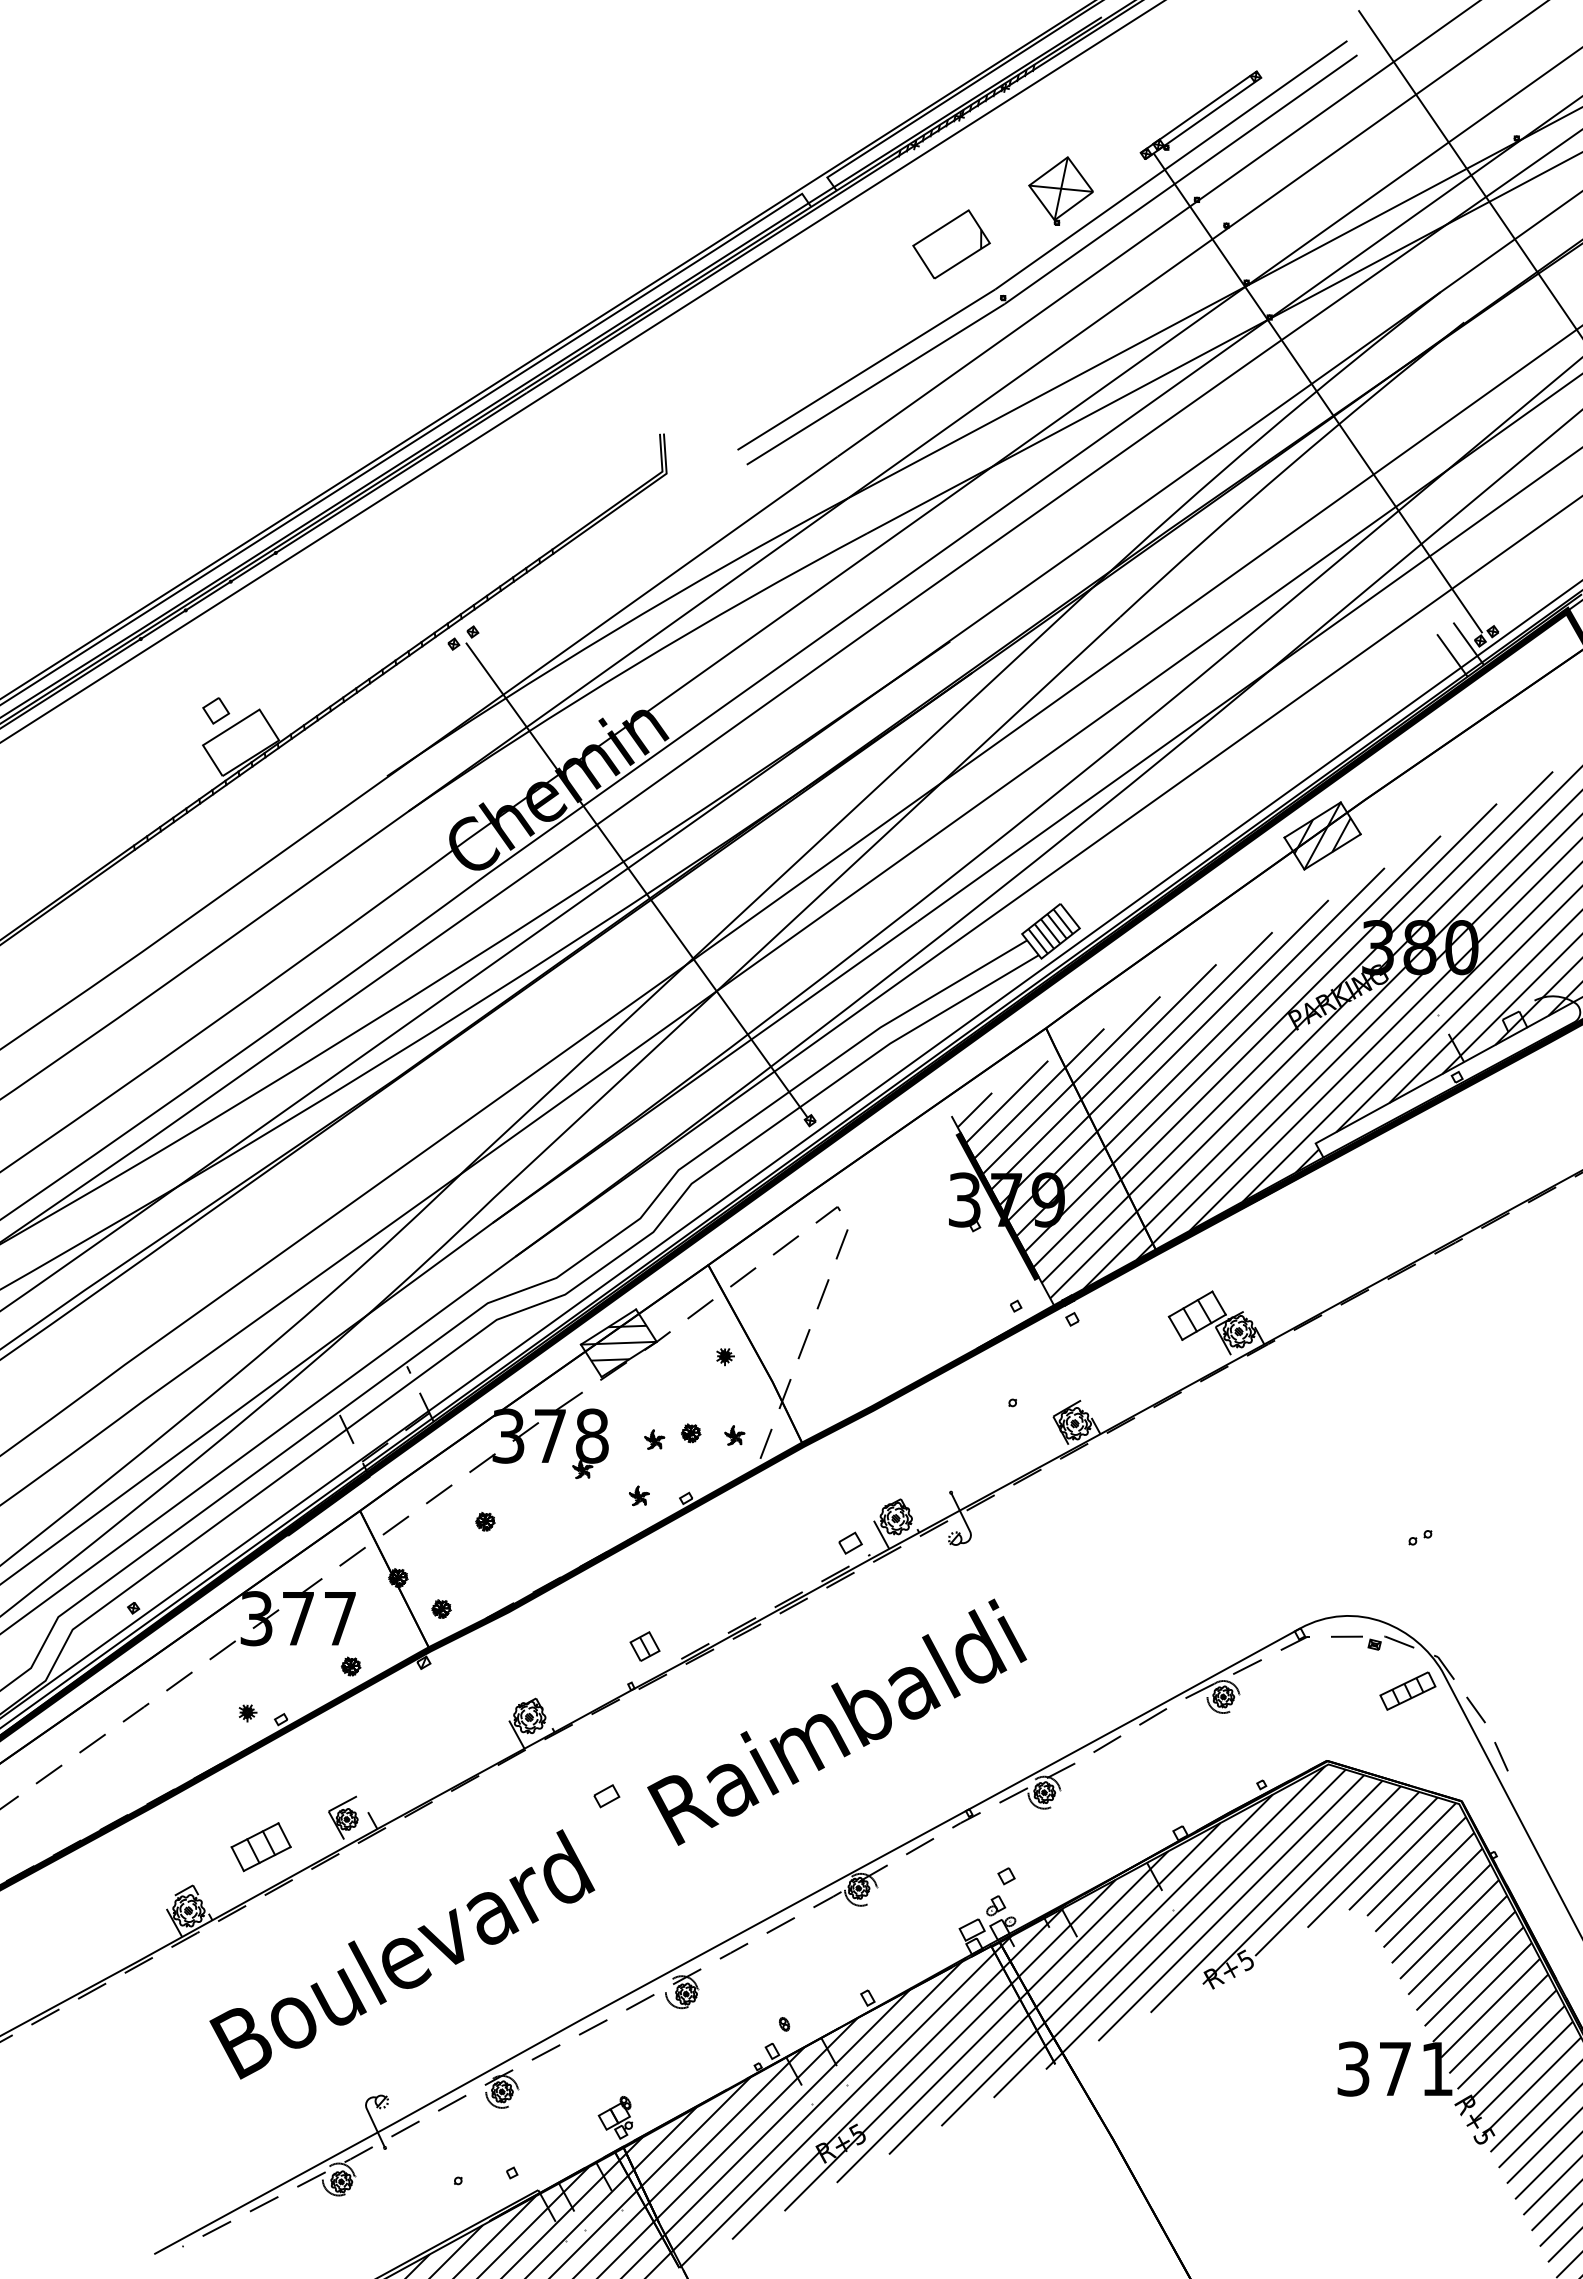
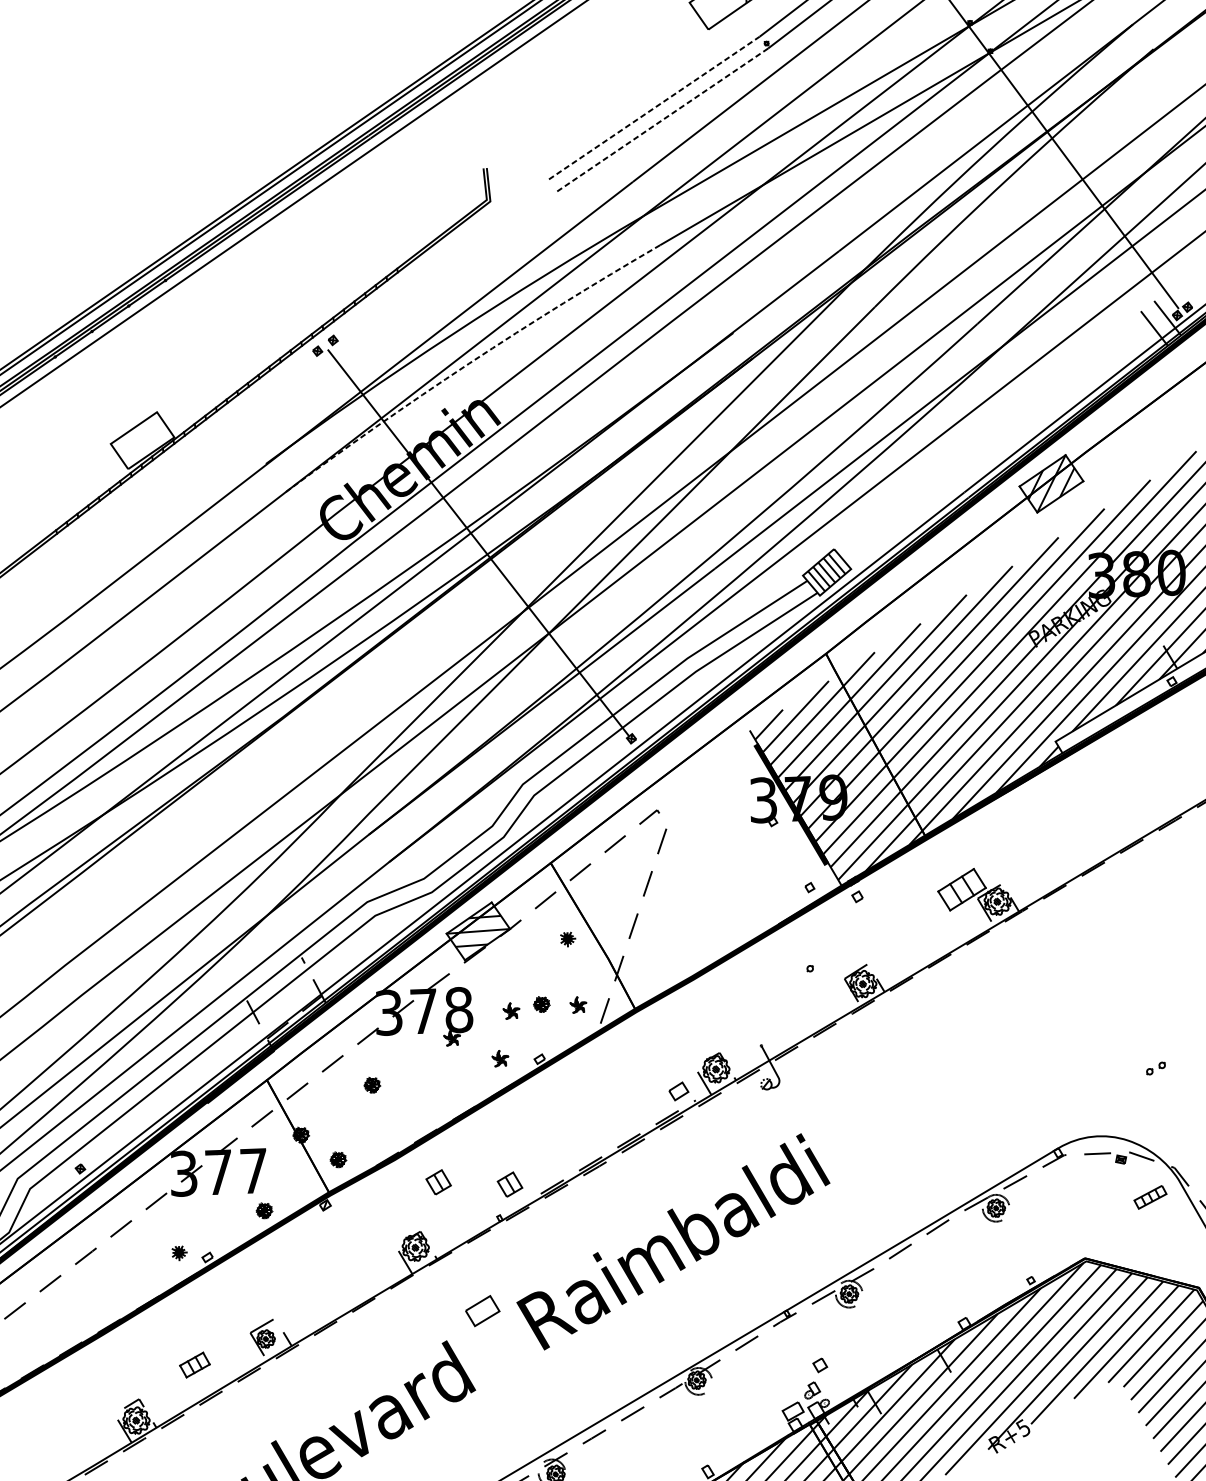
line: (866, 369) -> (654, 107), solid -> dashed
line: (875, 384) -> (662, 120), solid -> dashed
line: (633, 665) -> (468, 363), solid -> dashed
part: (216, 710) -> (121, 414), removed
part: (559, 1640) -> (438, 1182), added
part: (1407, 1690) -> (1150, 1196), size x0.7
part: (606, 1796) -> (482, 1311), size x1.6
part: (260, 1847) -> (194, 1365), size x0.6

